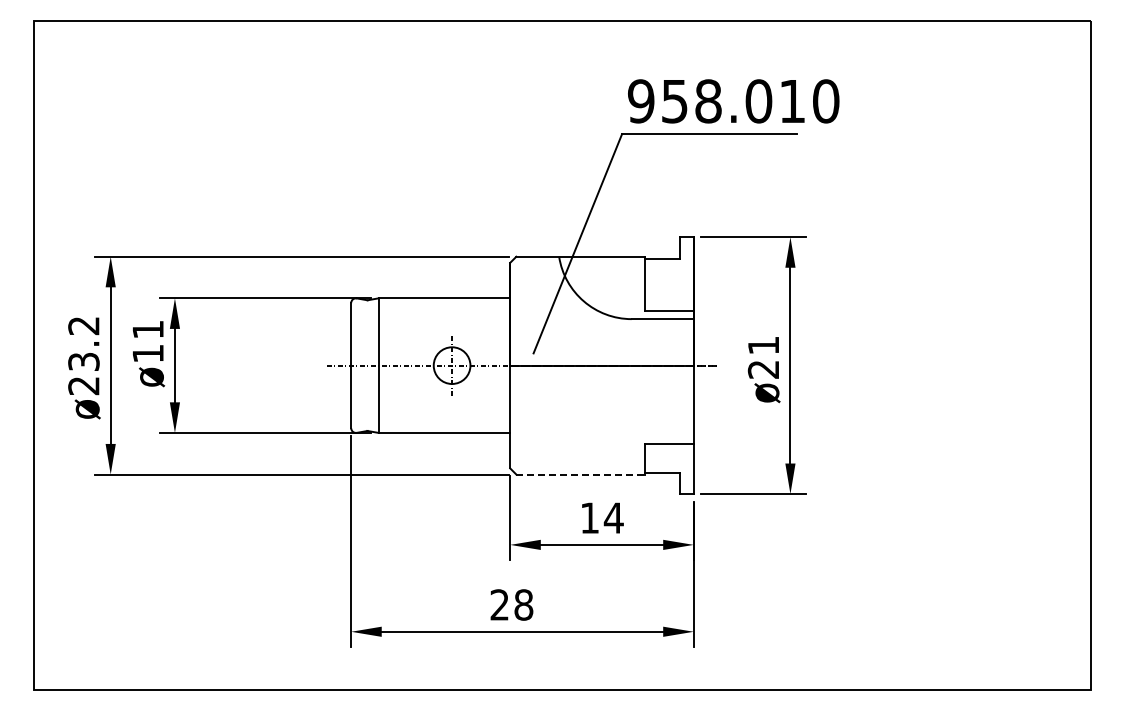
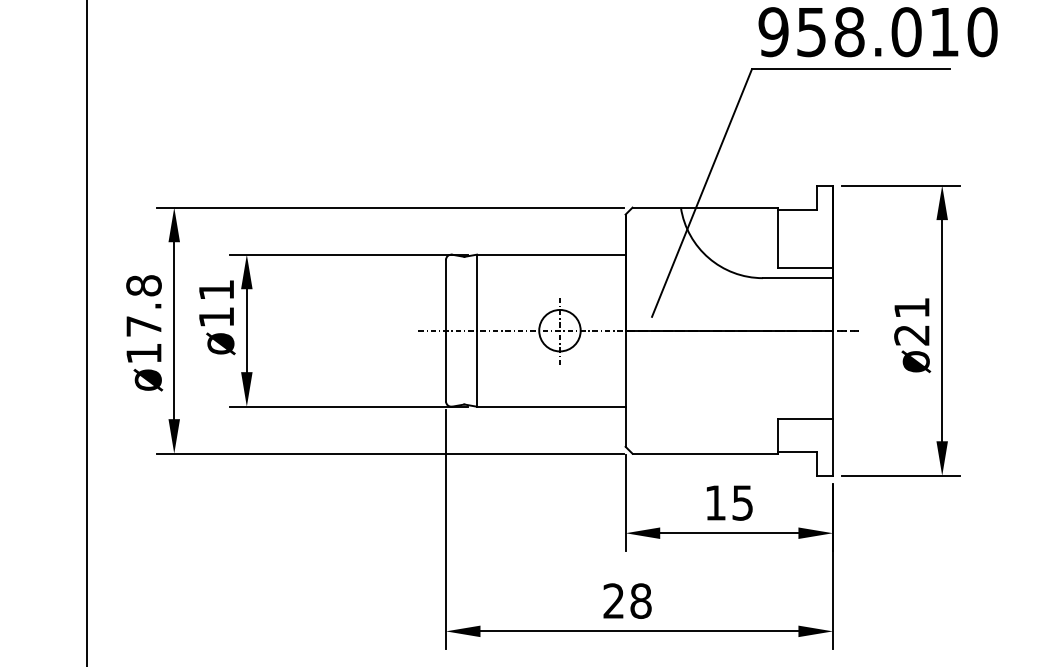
text: (83, 355) -> (143, 319), ø23.2 -> ø17.8
line: (581, 474) -> (706, 453), dashed -> solid
text: (613, 517) -> (742, 502), 14 -> 15

